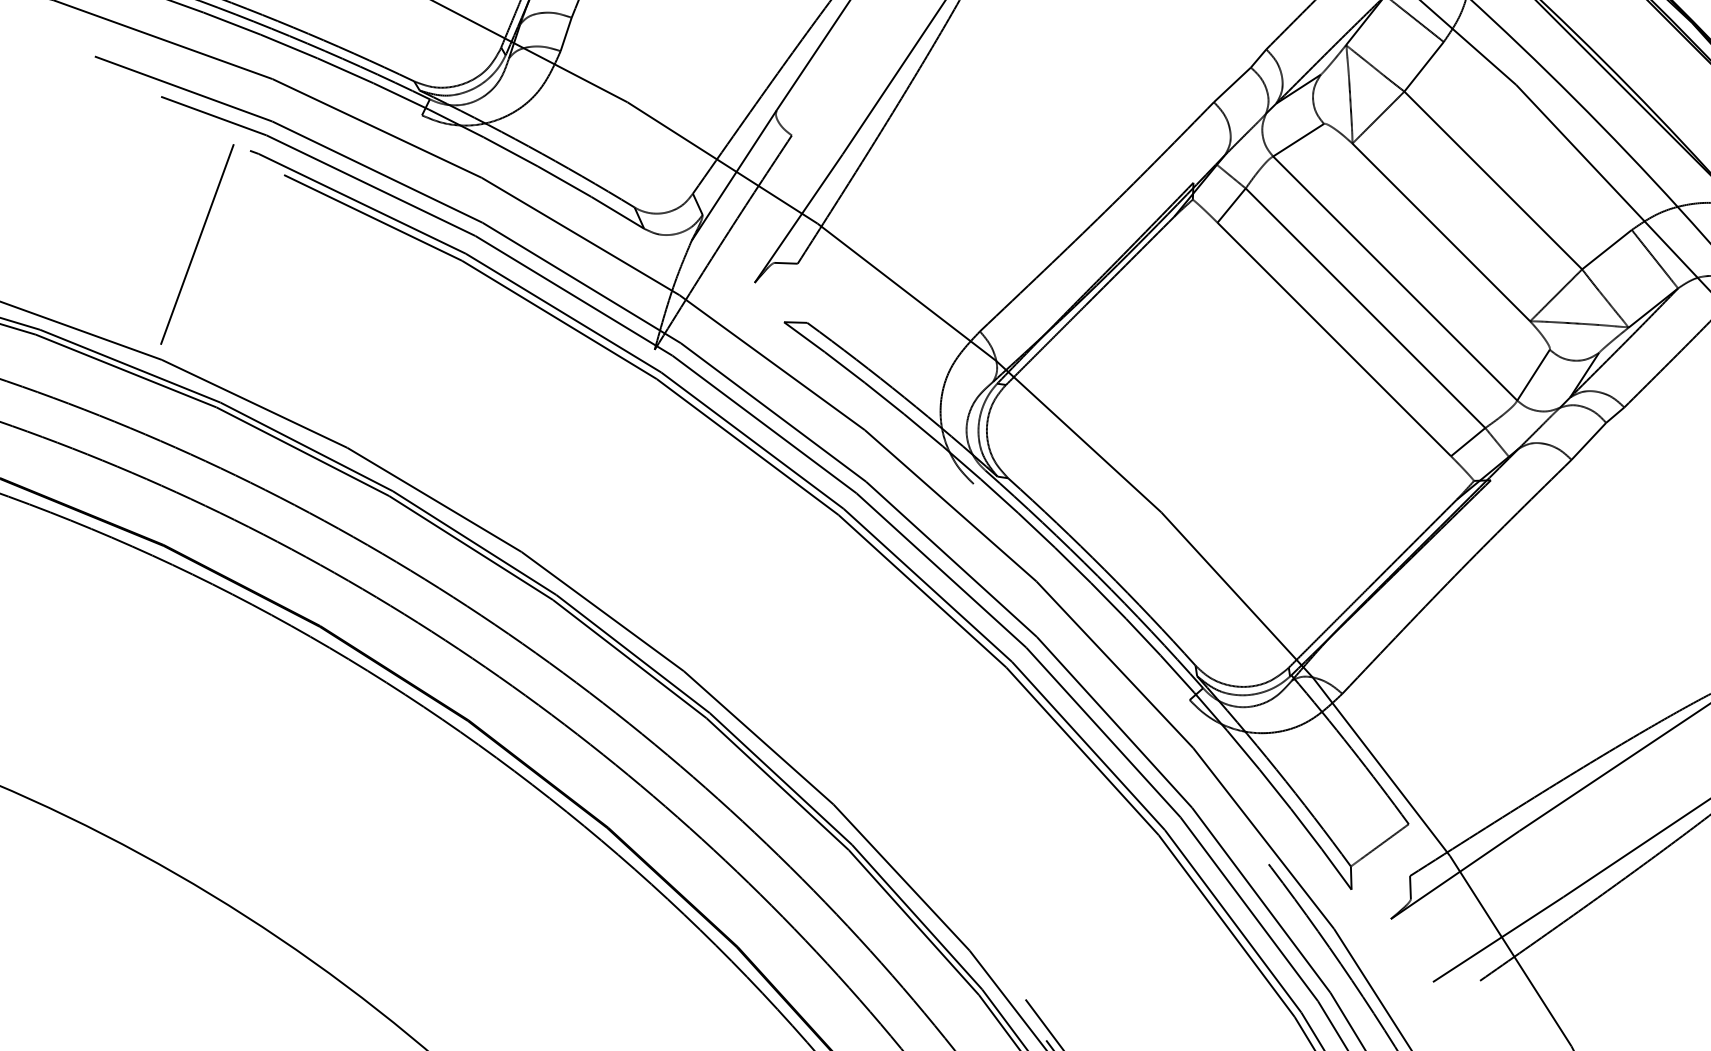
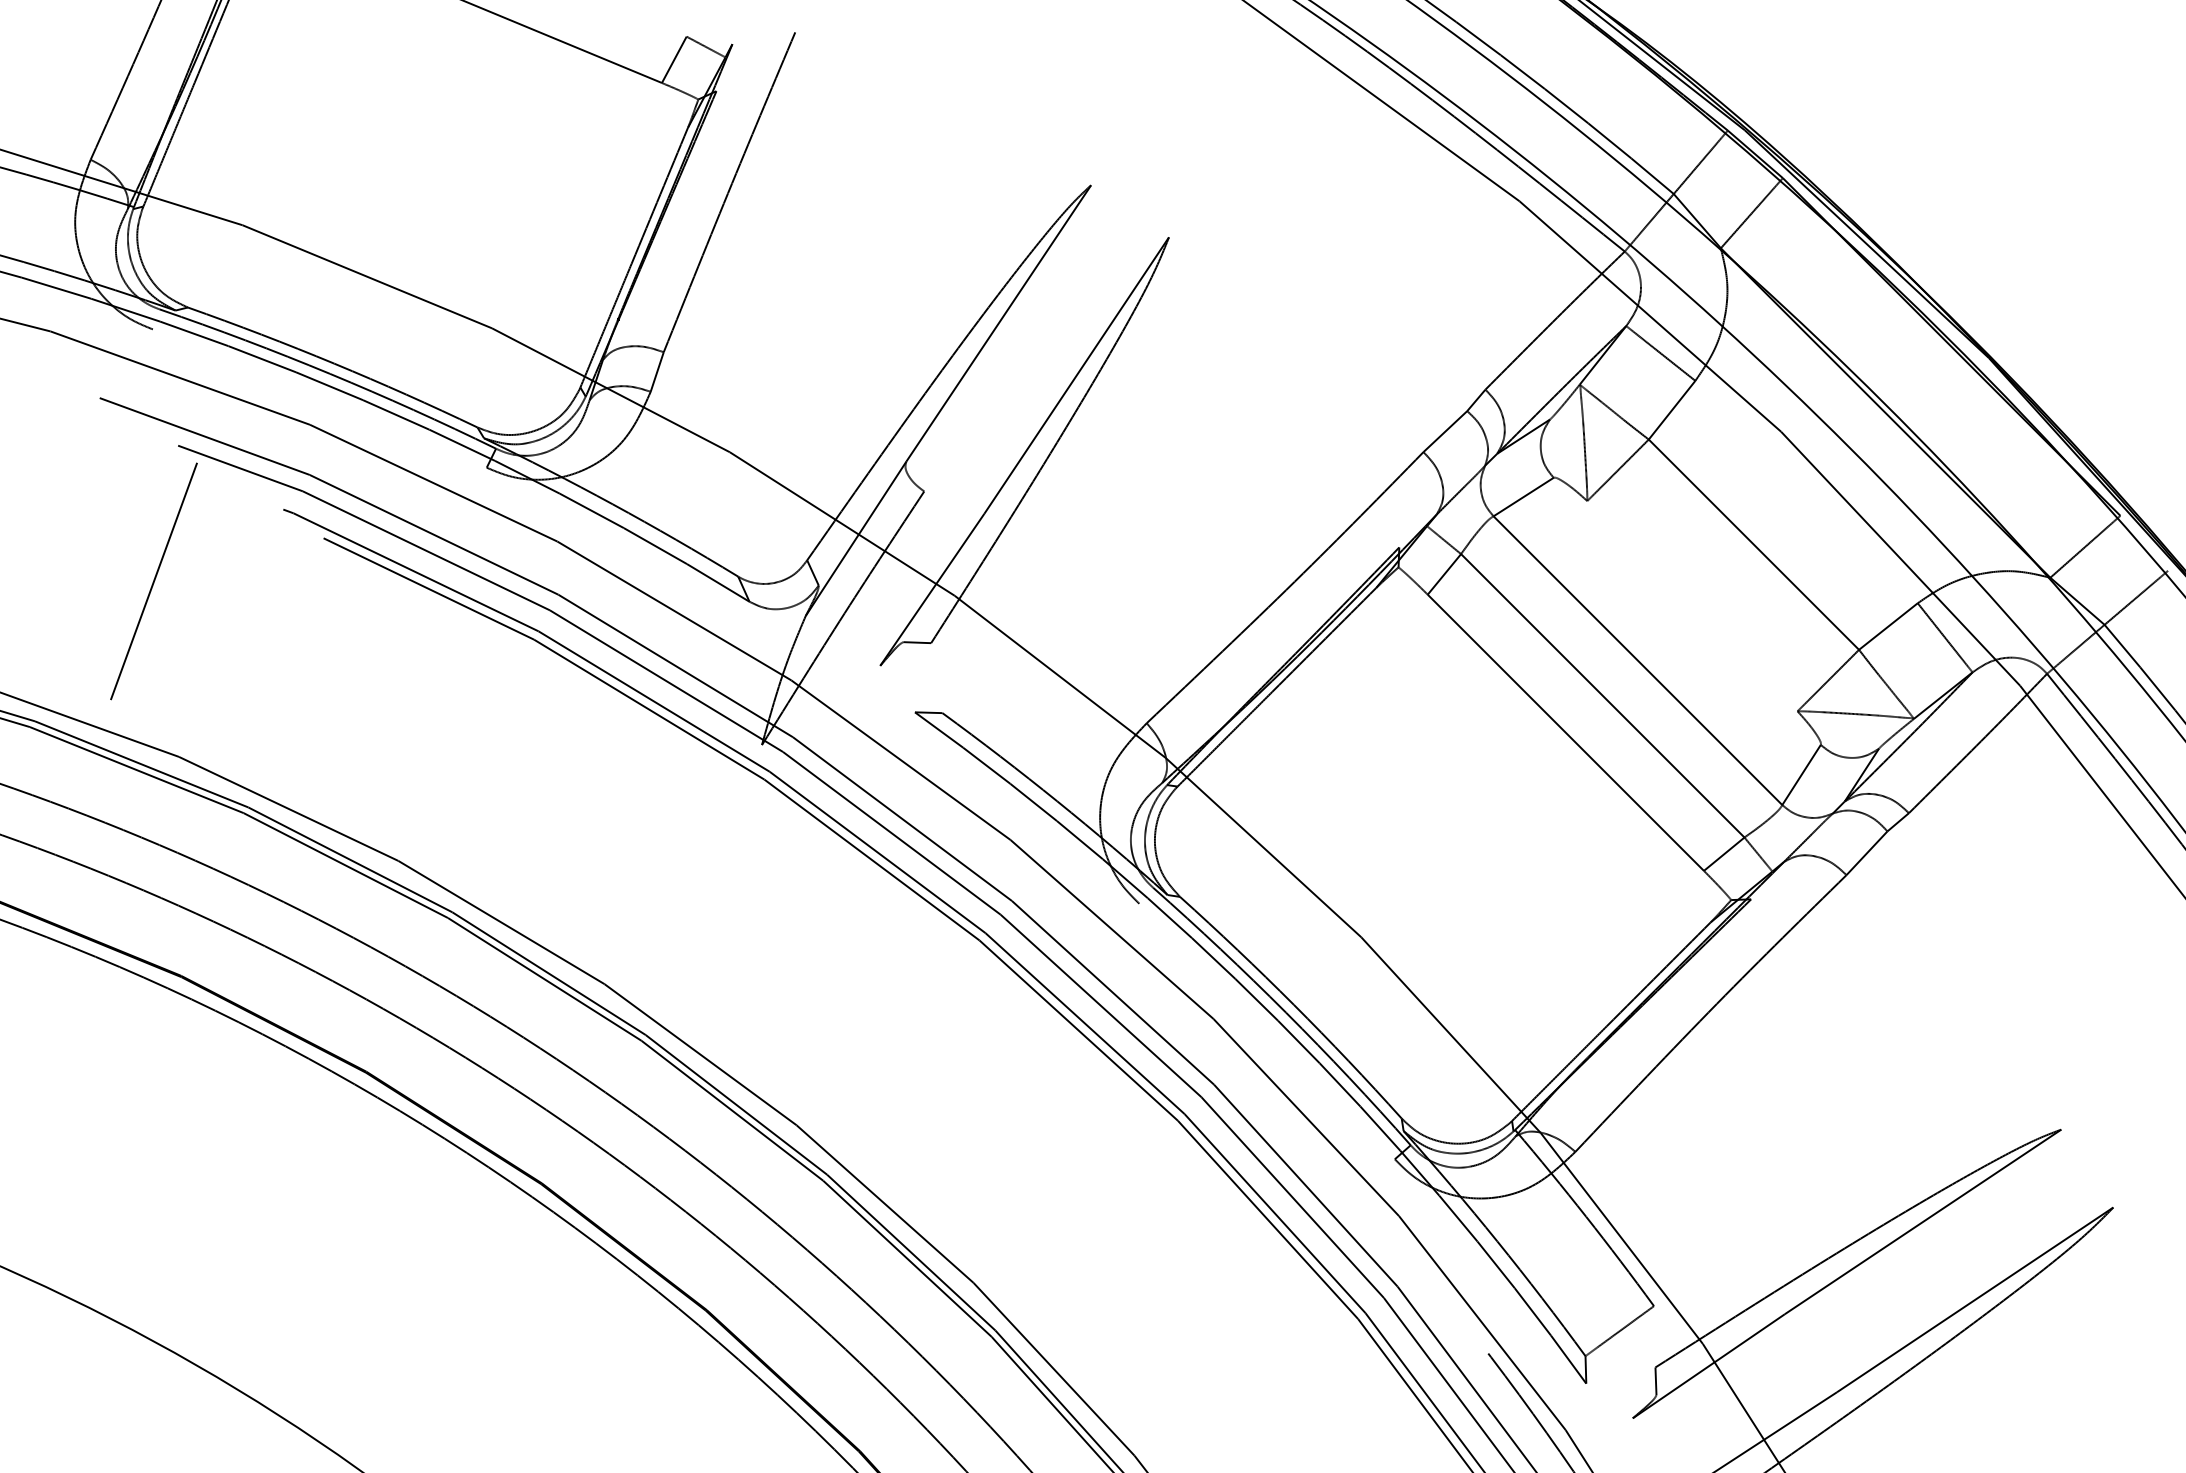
line: (1441, 232) -> (1692, 606), removed
line: (196, 244) -> (153, 581), moved

